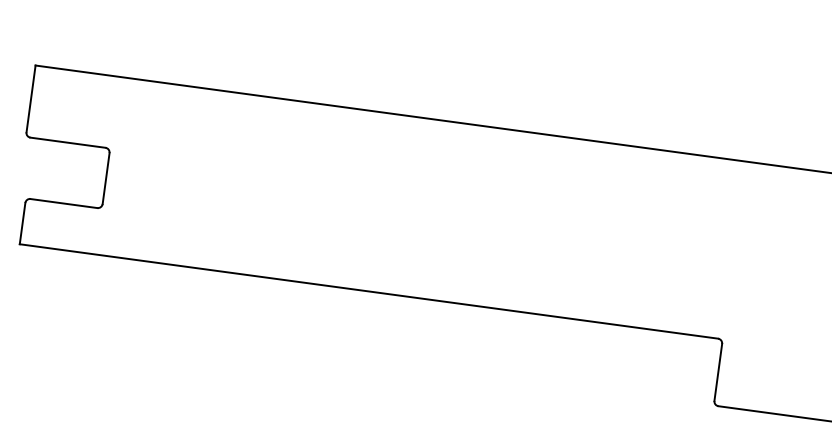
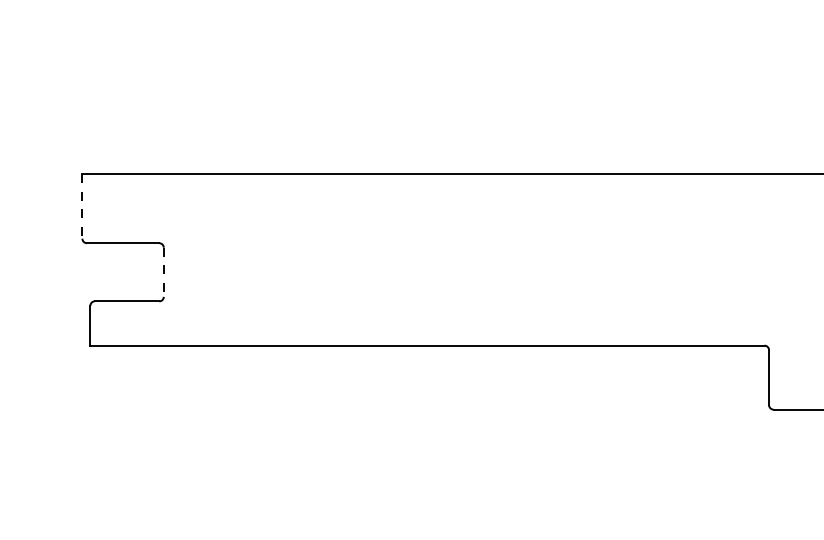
line: (31, 99) -> (82, 206), solid -> dashed
line: (105, 178) -> (163, 272), solid -> dashed

